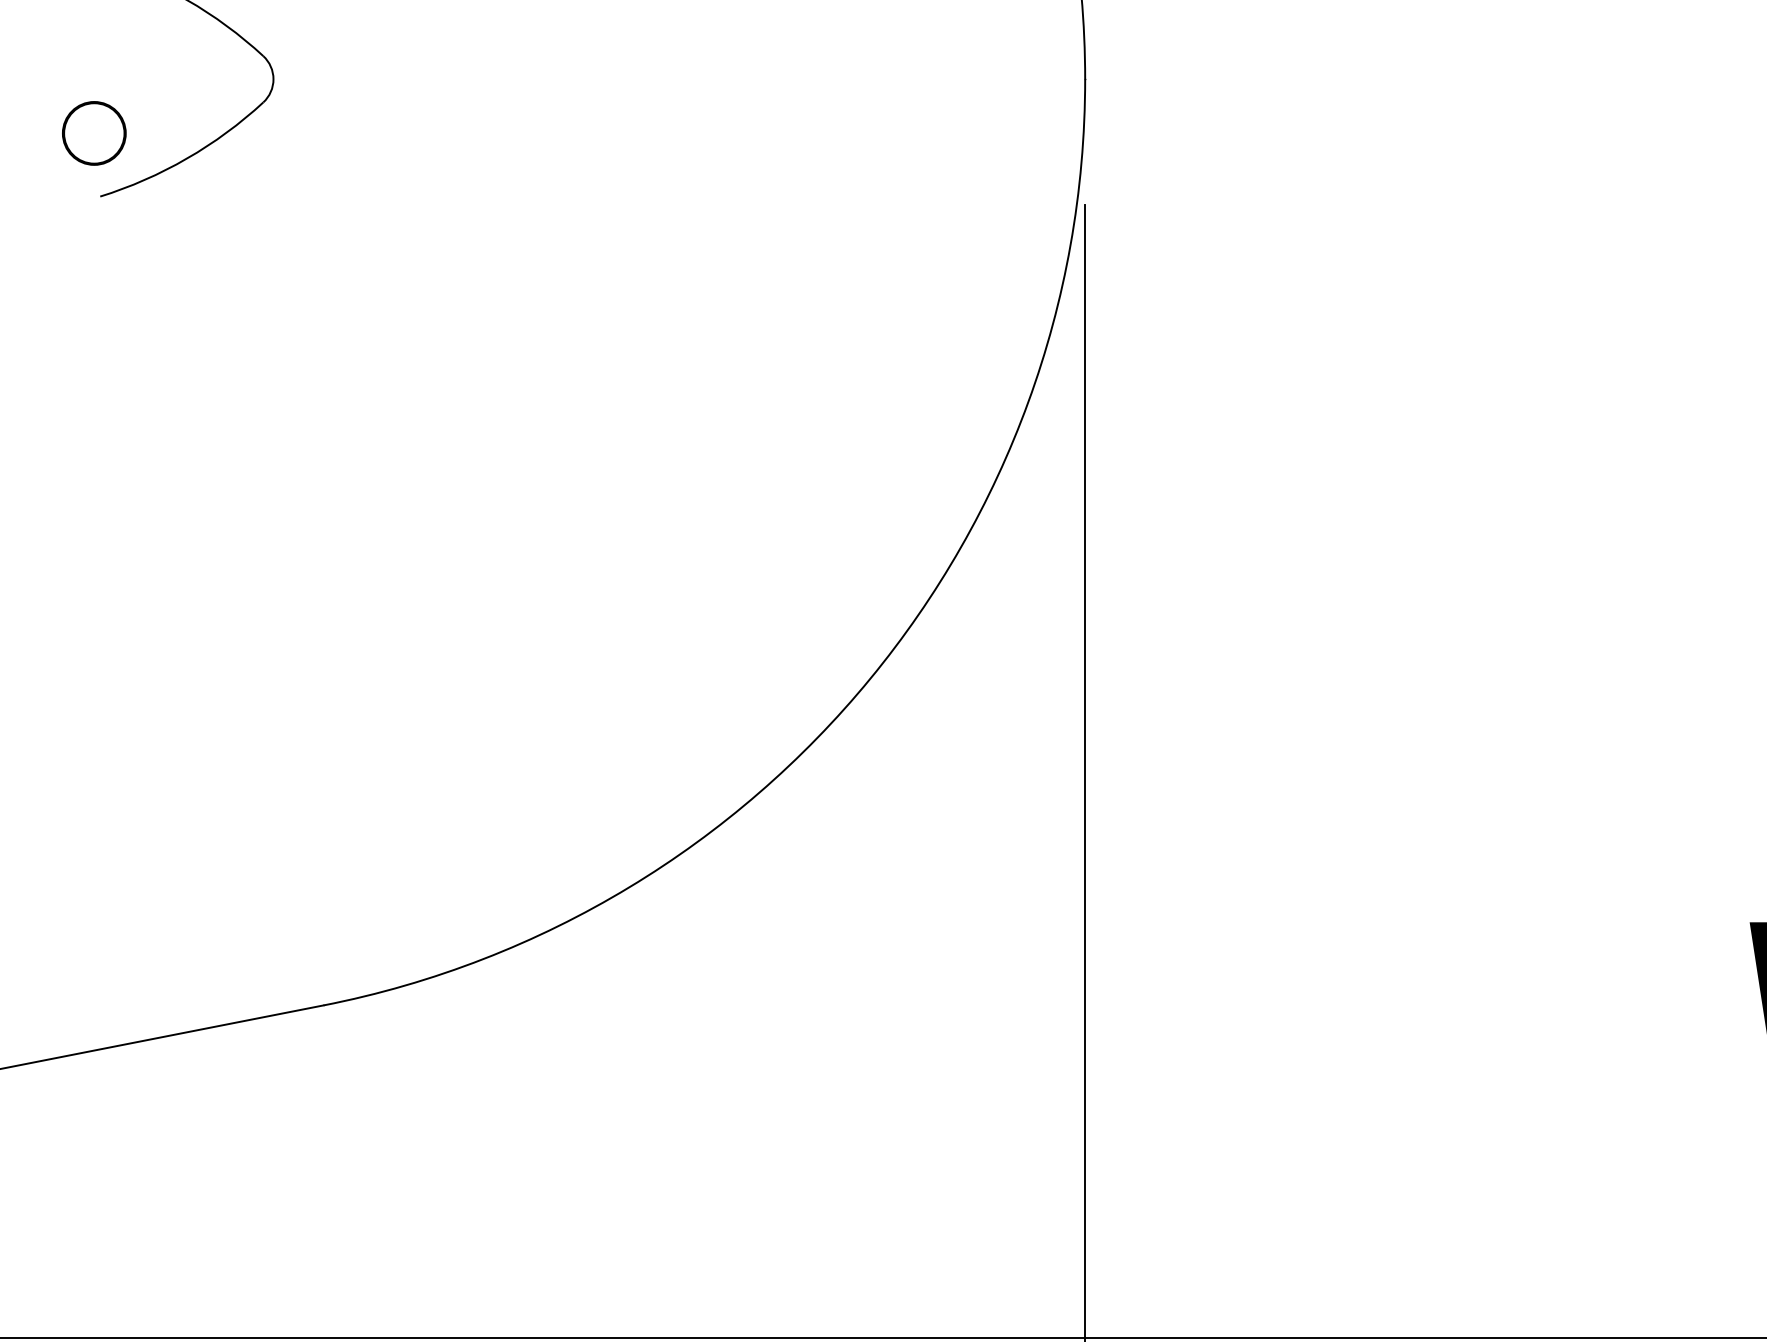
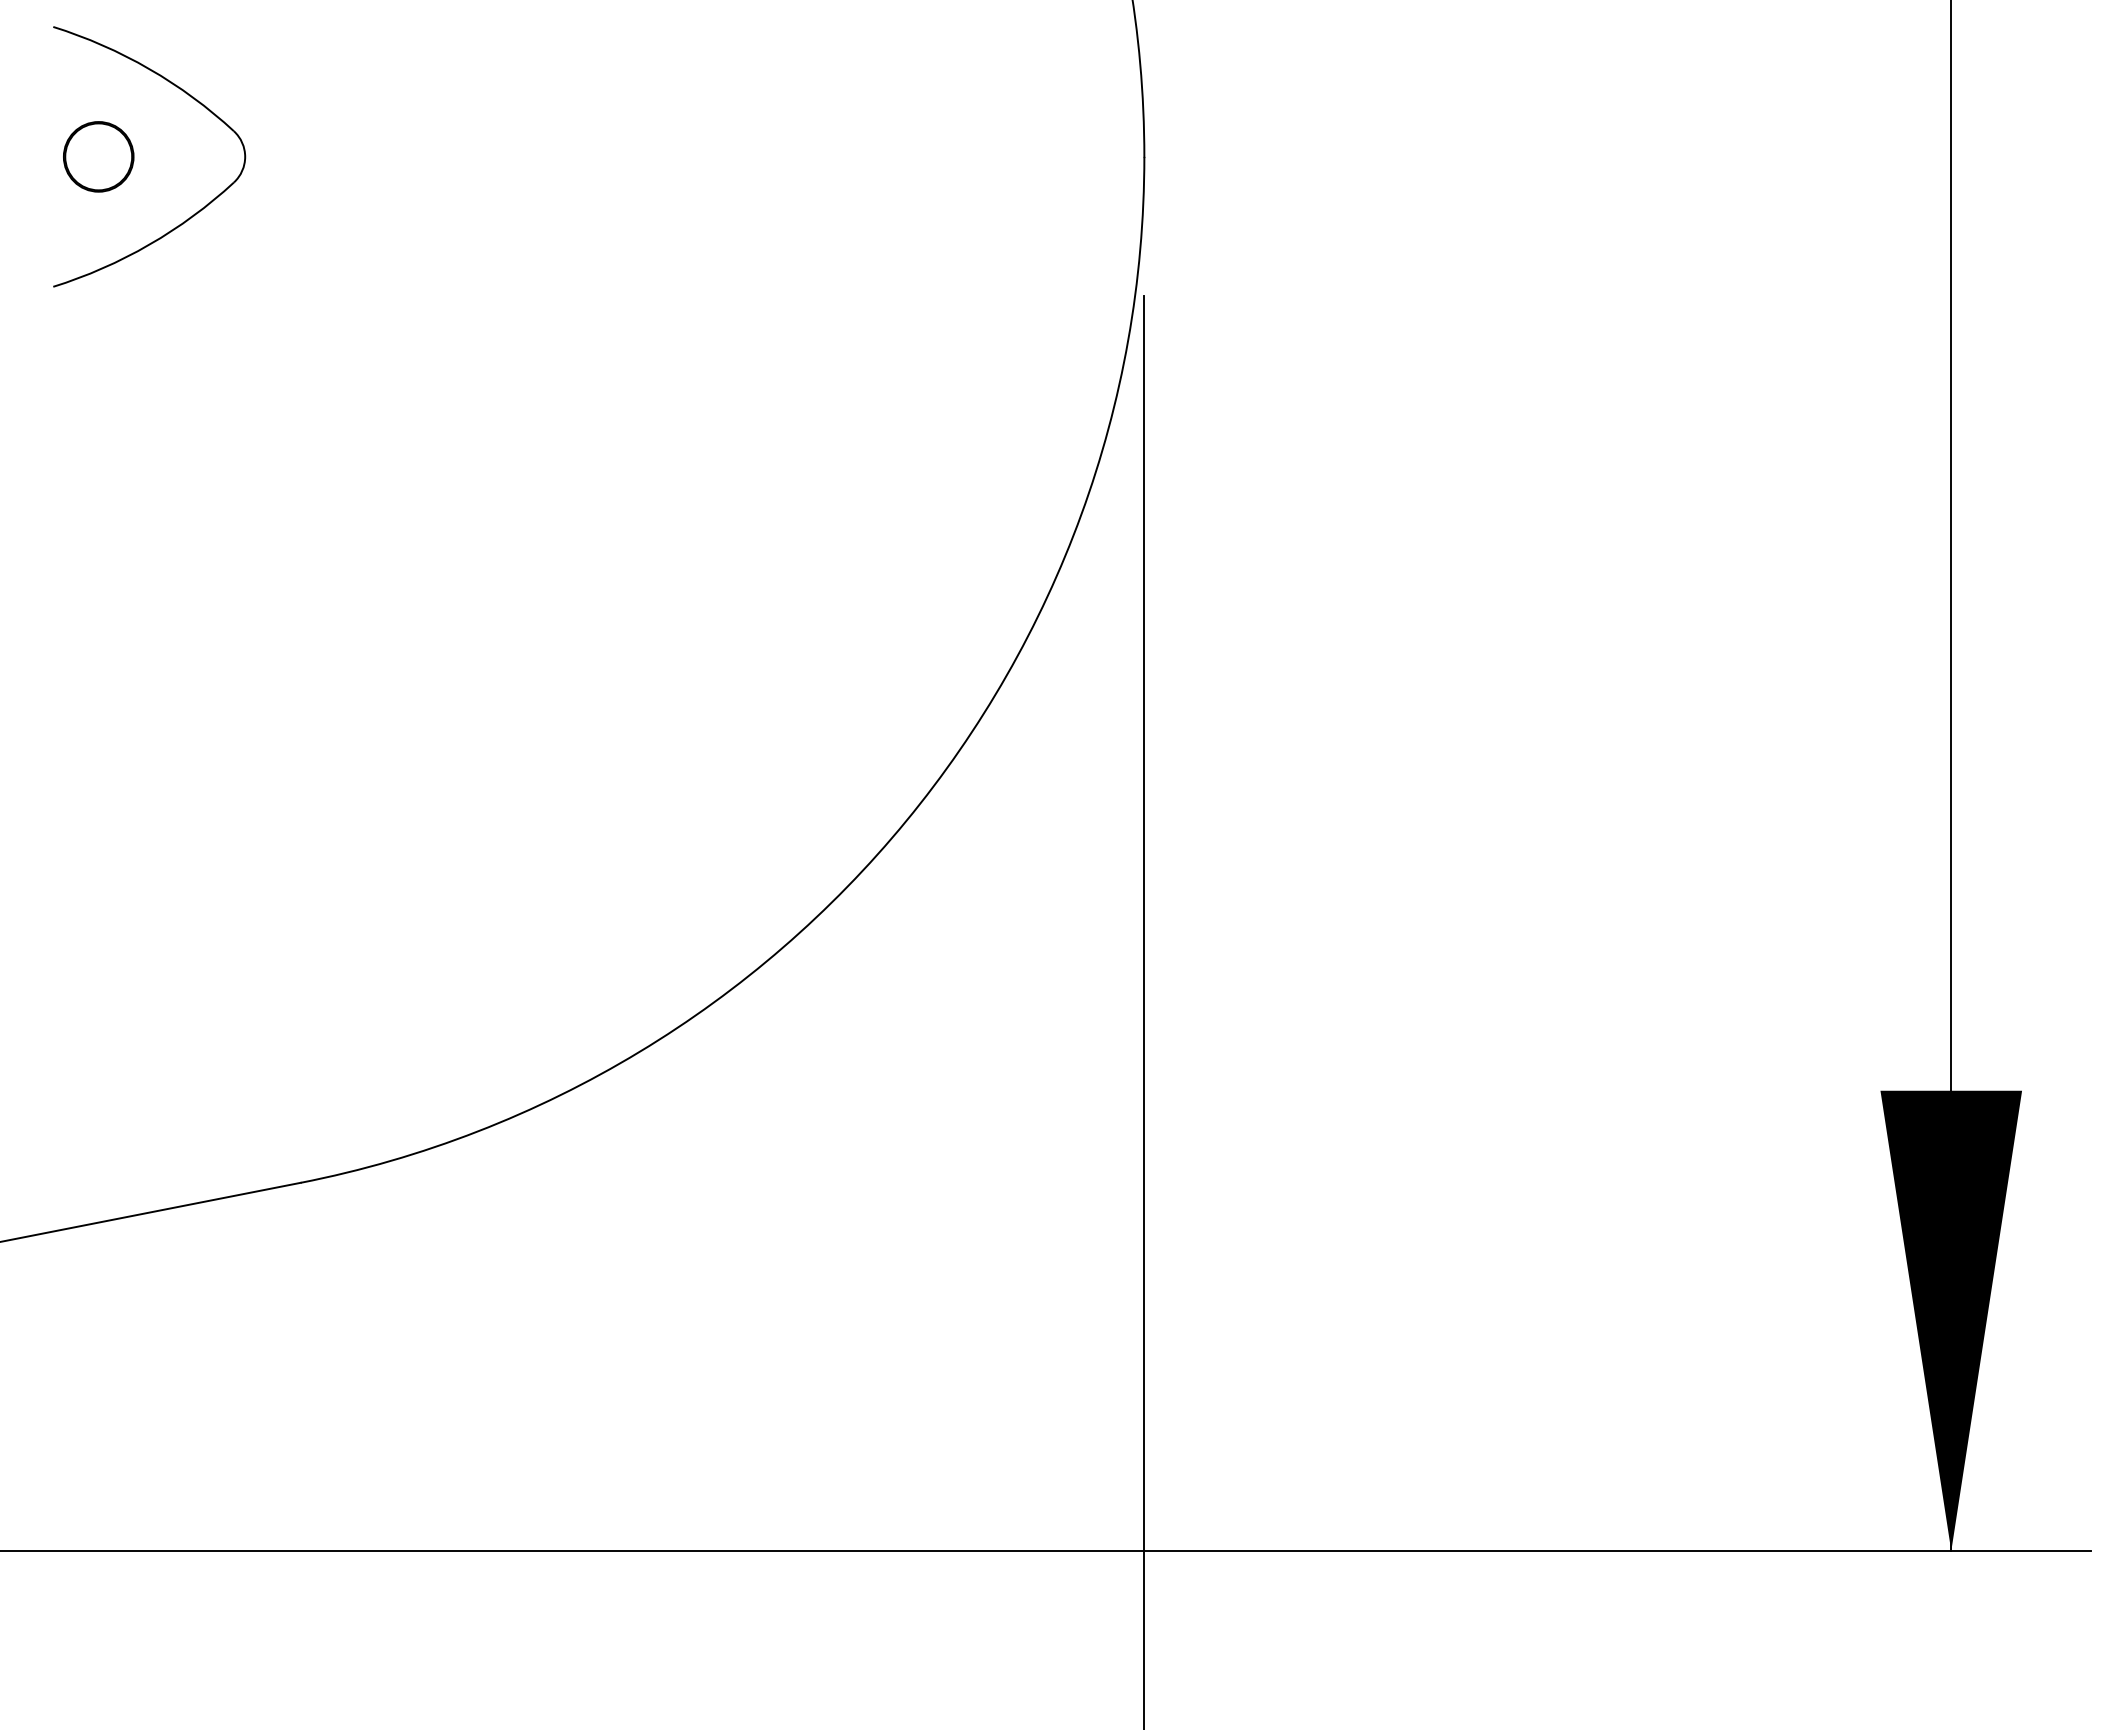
part: (94, 133) -> (98, 156), moved

